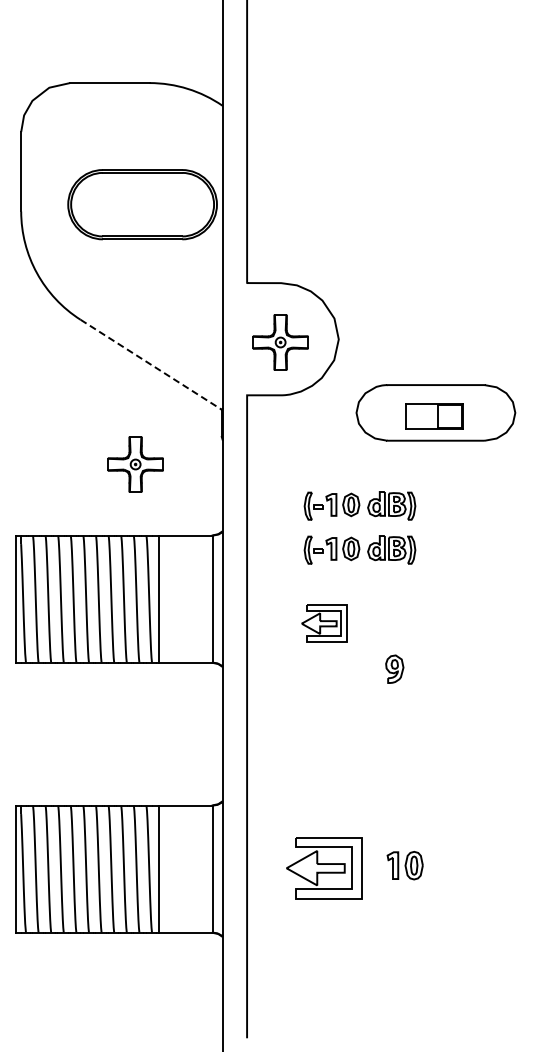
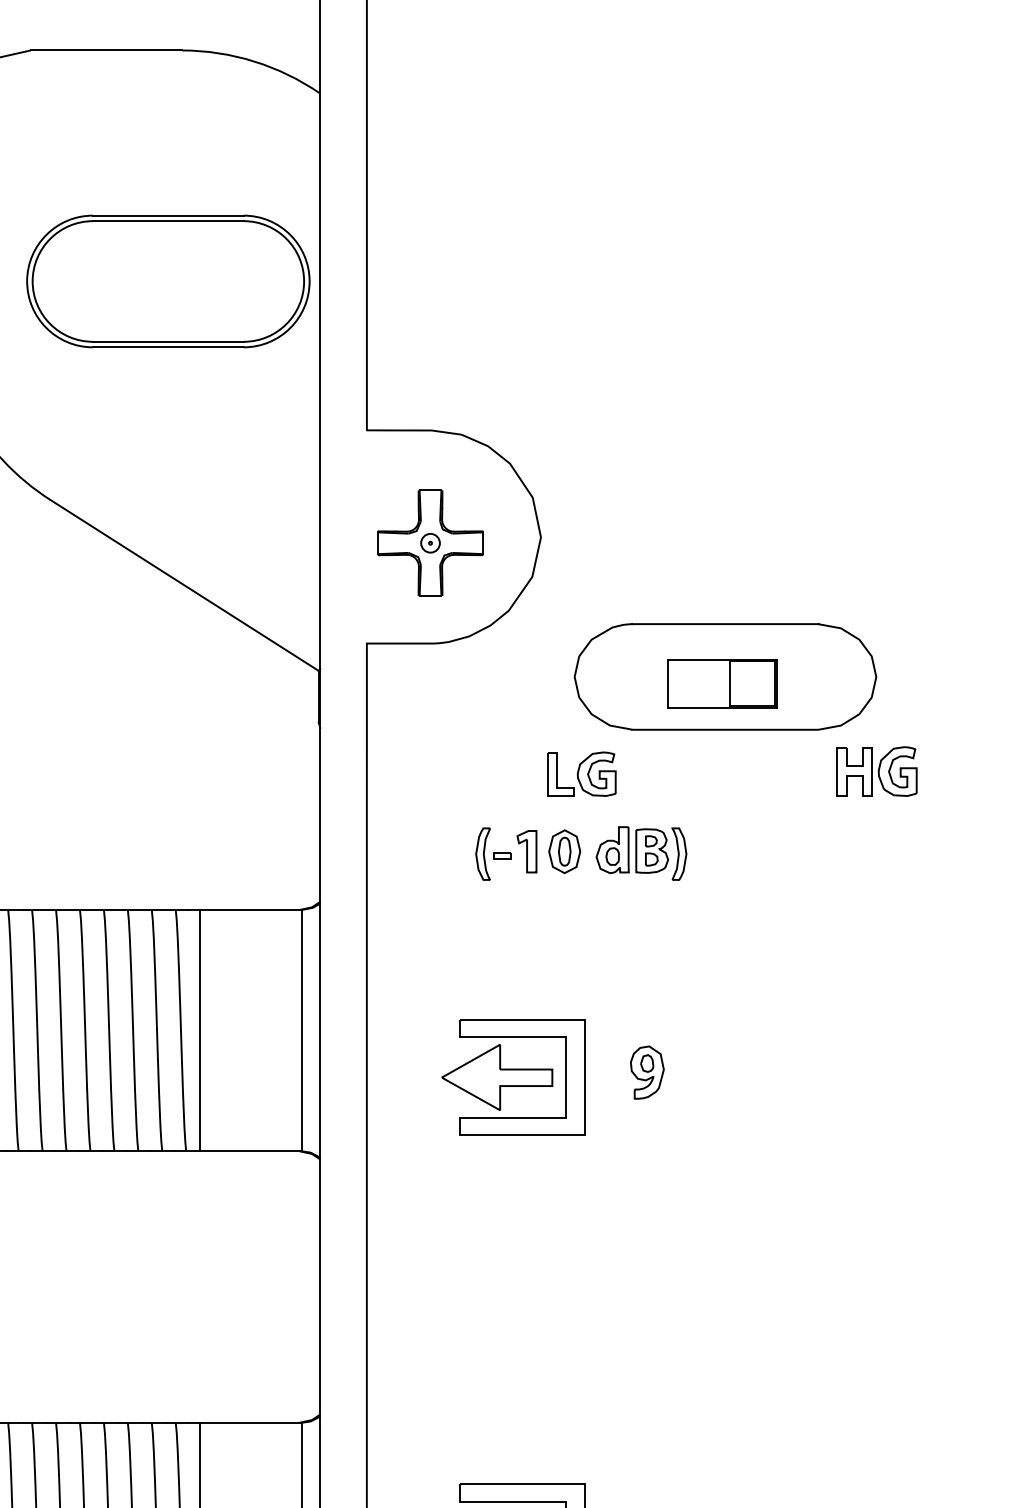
line: (151, 364) -> (185, 585), dashed -> solid
part: (515, 462) -> (876, 771), added
part: (359, 463) -> (580, 773), added
part: (135, 464) -> (154, 774), removed
part: (359, 549) -> (580, 936), removed
part: (324, 623) -> (513, 1076), size x1.67
part: (394, 668) -> (646, 1071), moved

